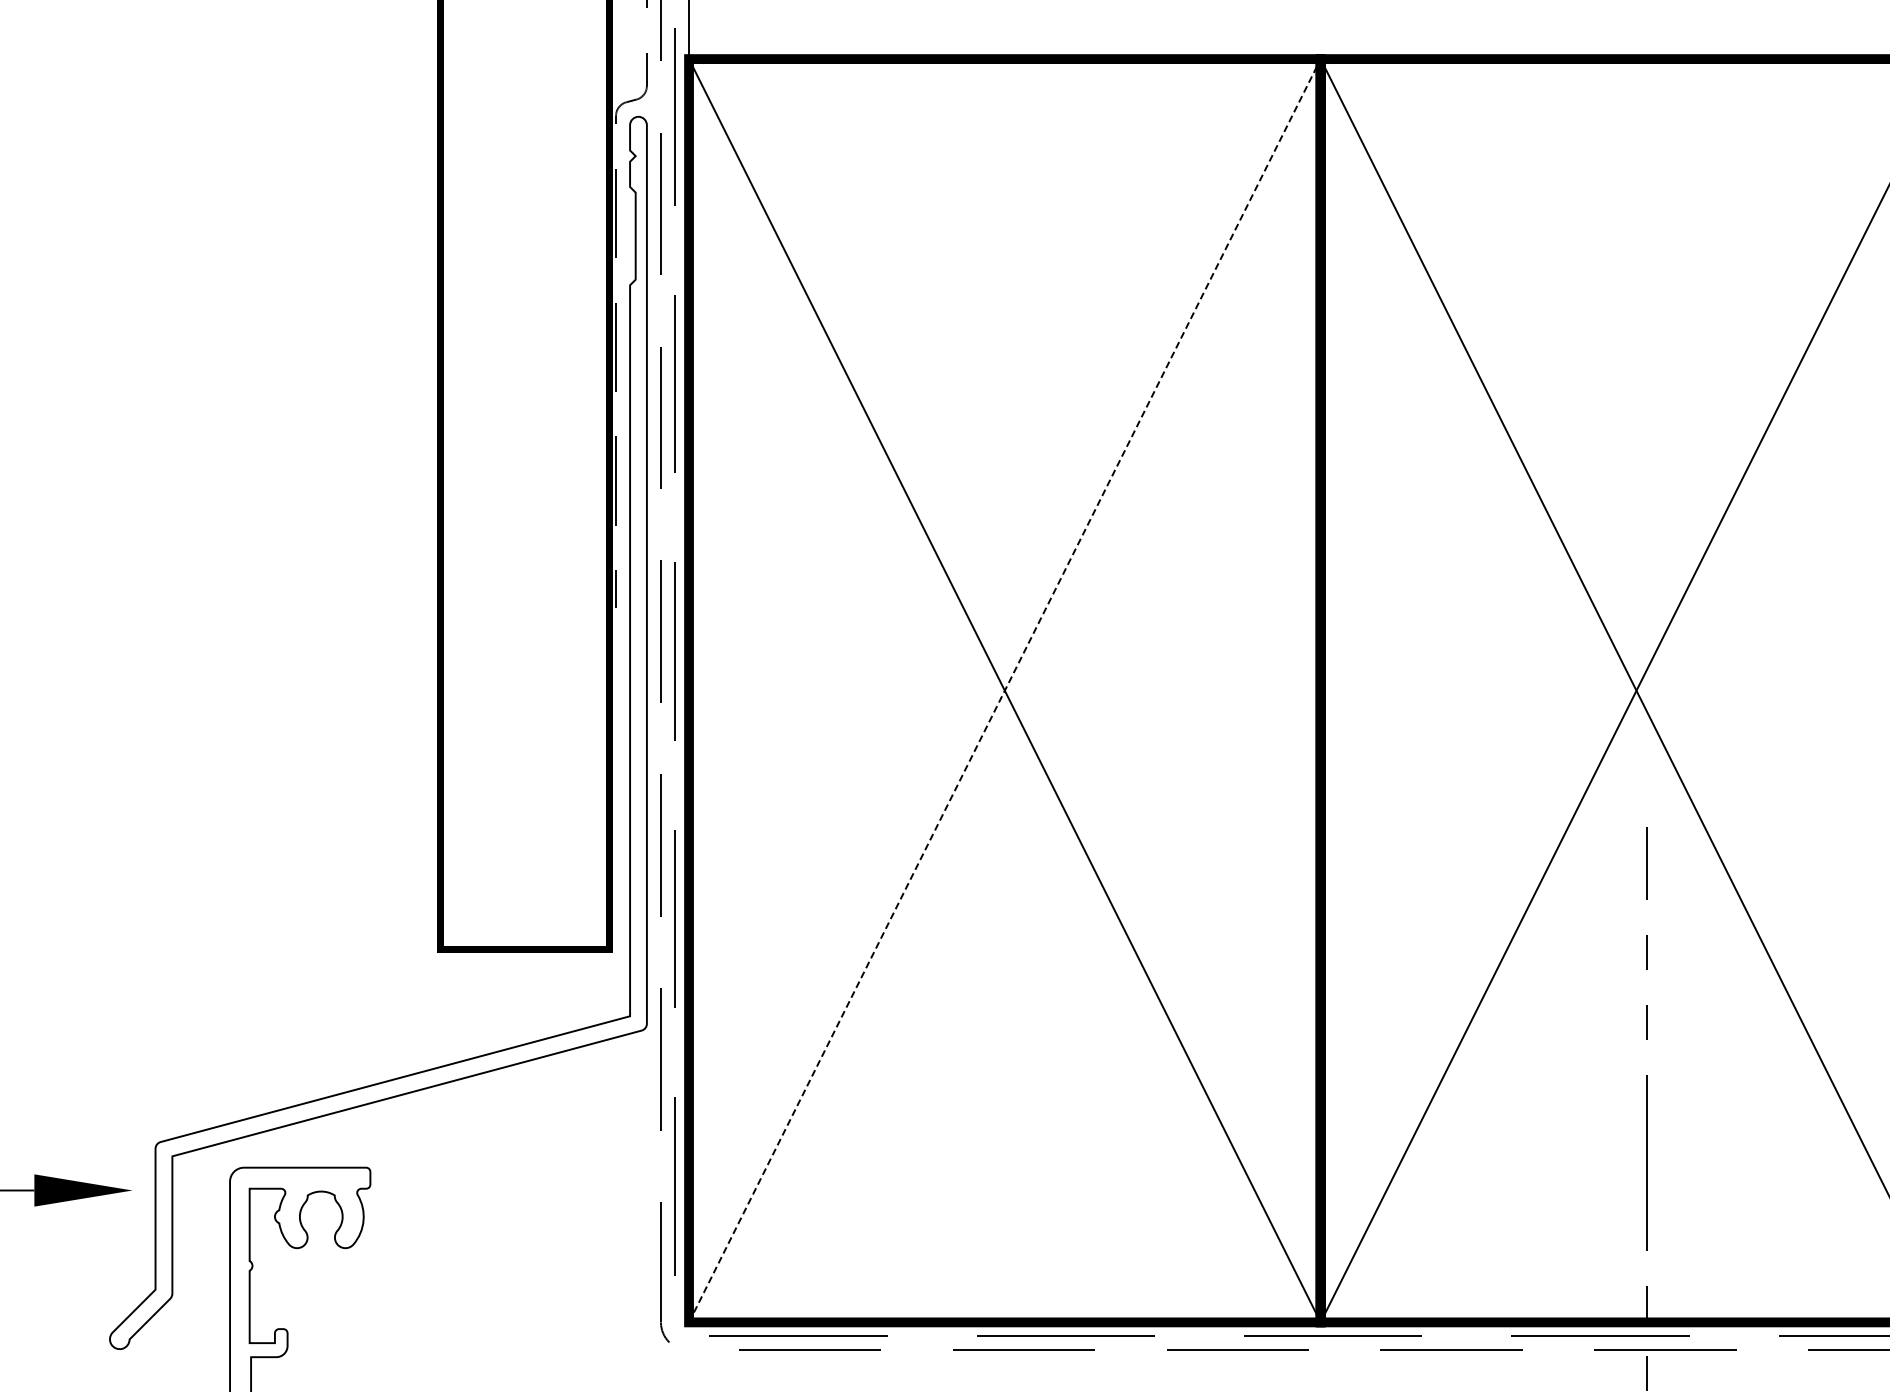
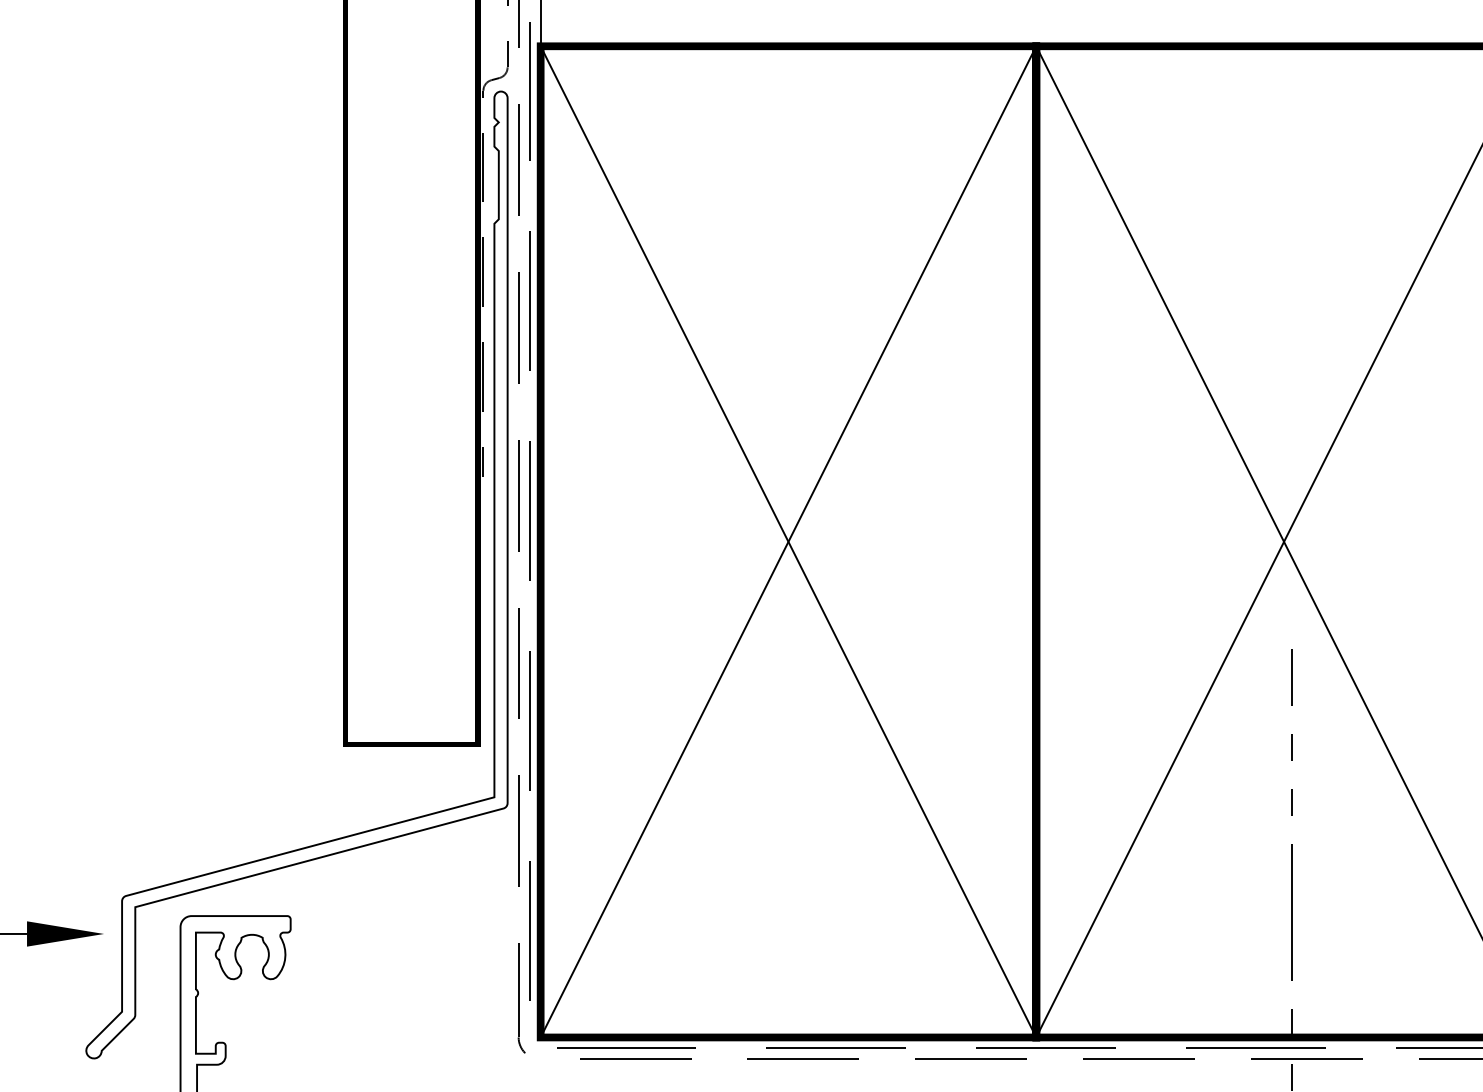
line: (1005, 690) -> (788, 541), dashed -> solid

